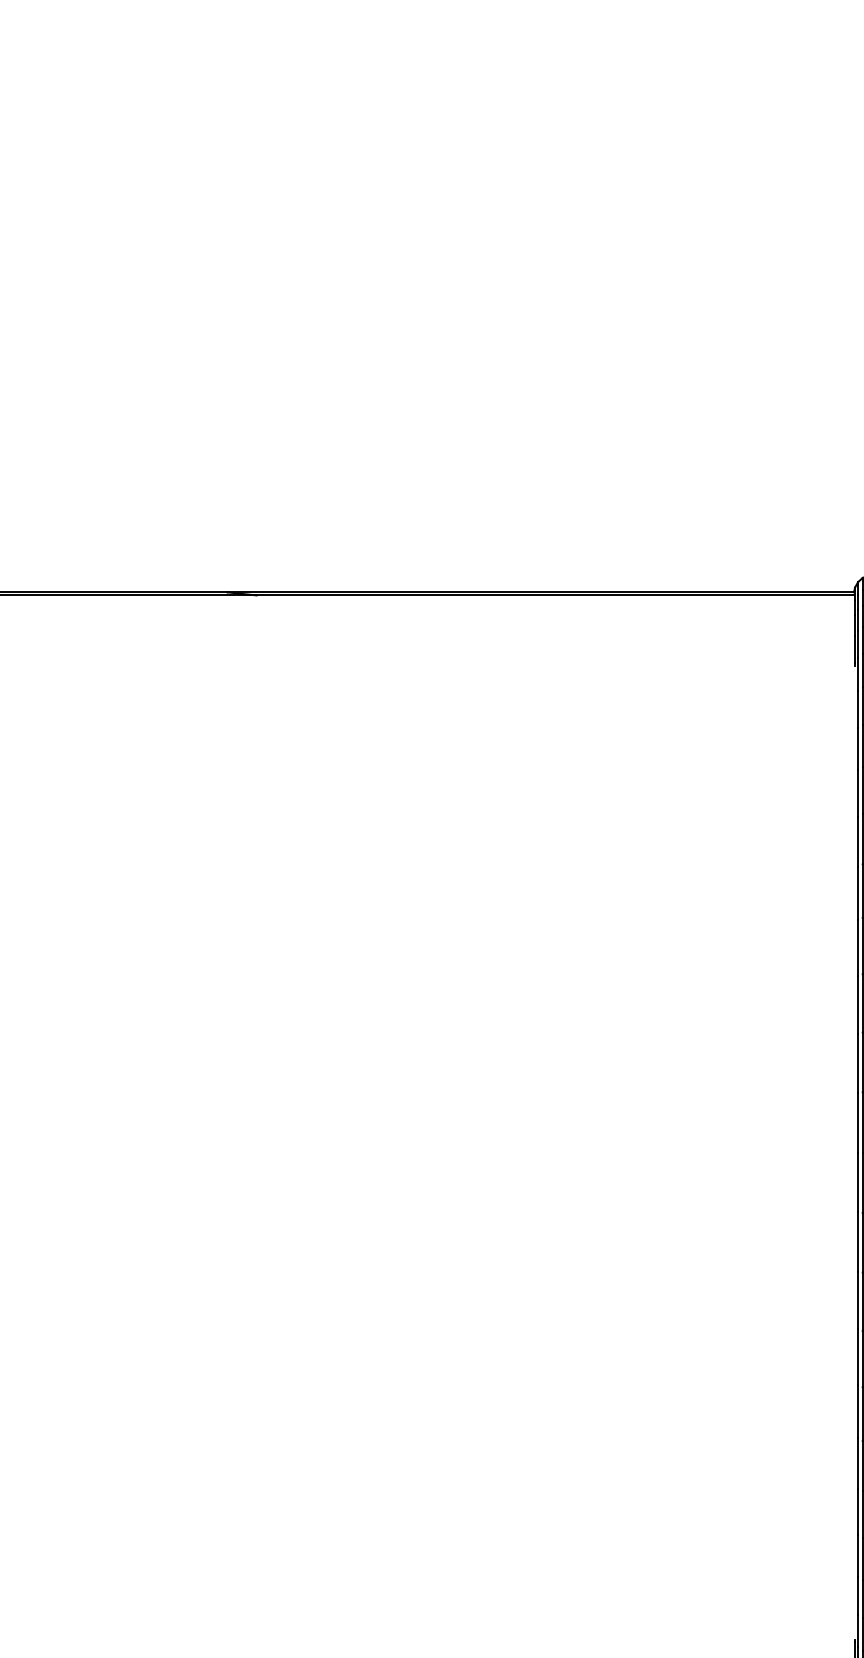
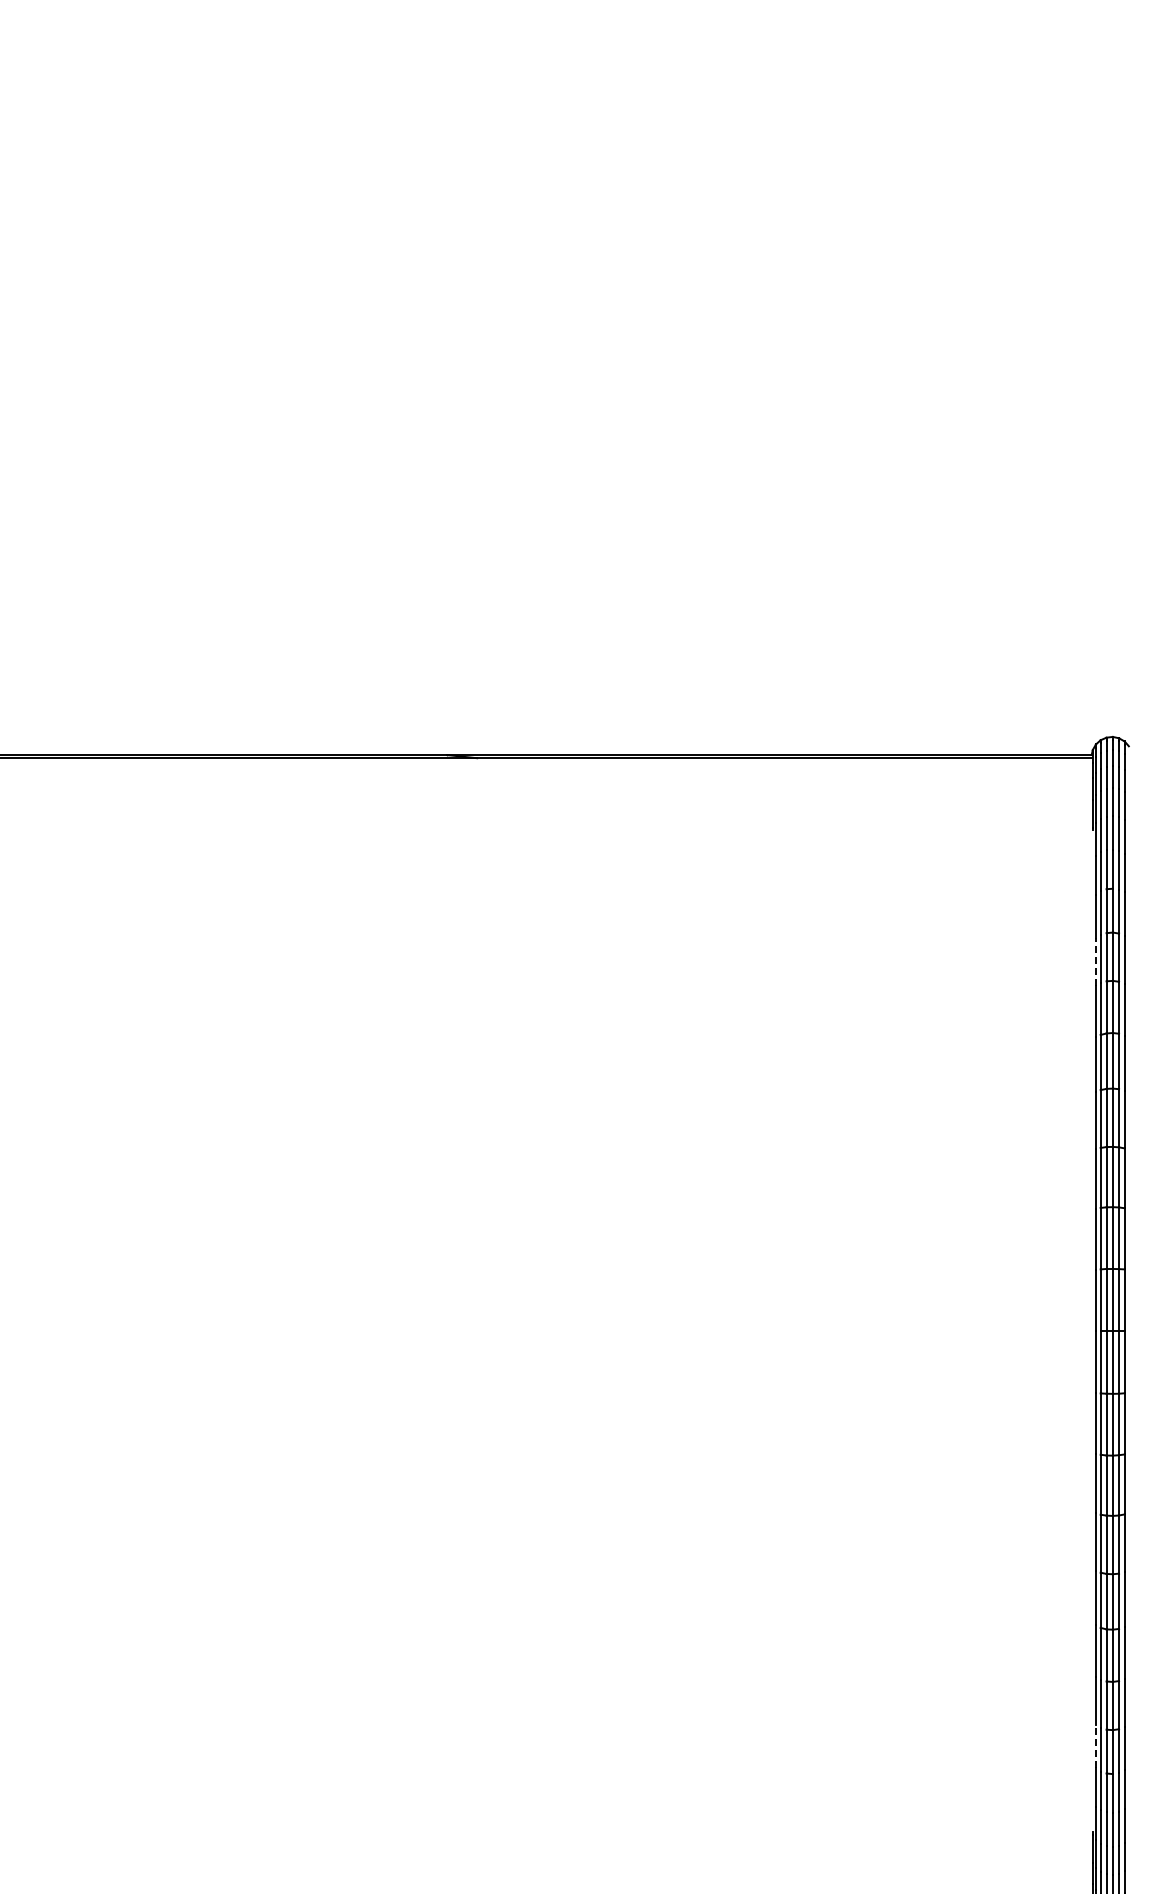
line: (857, 793) -> (1095, 961), solid -> dashed
line: (857, 1556) -> (1095, 1746), solid -> dashed

